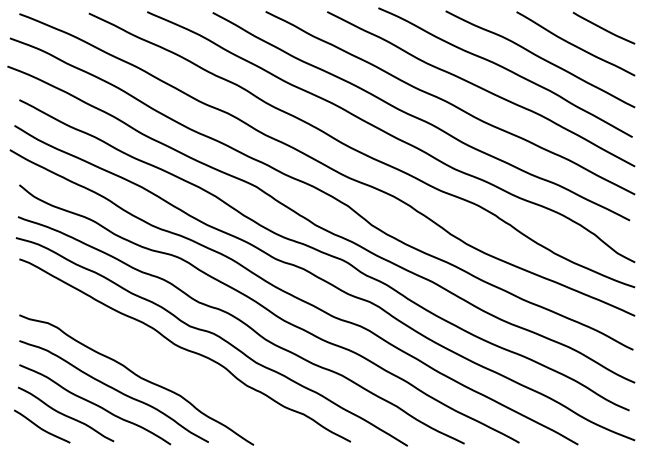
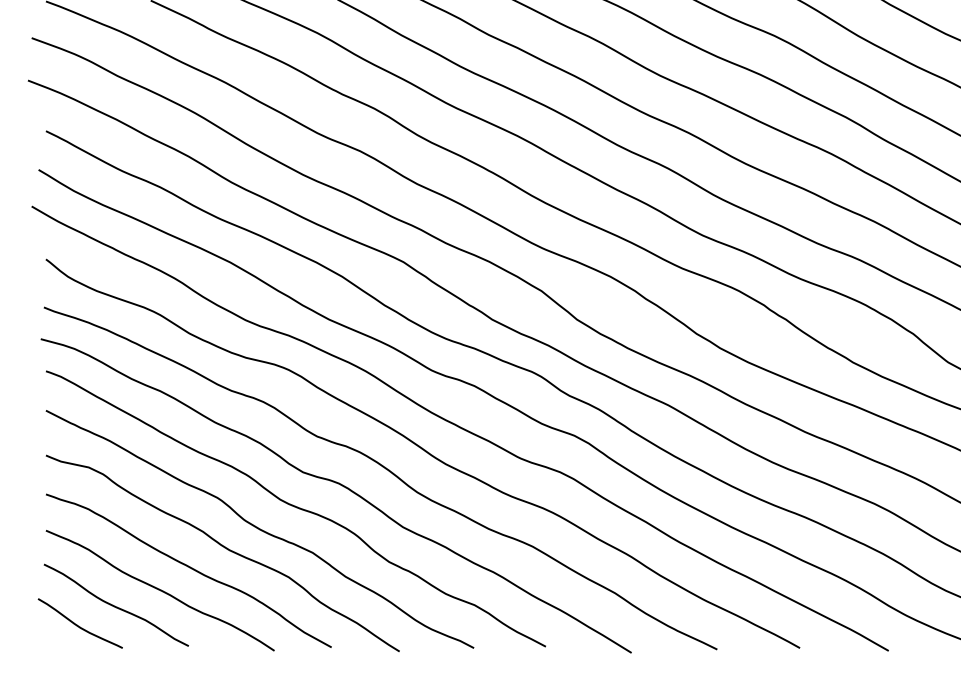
curve: (161, 363) -> (260, 528), added

